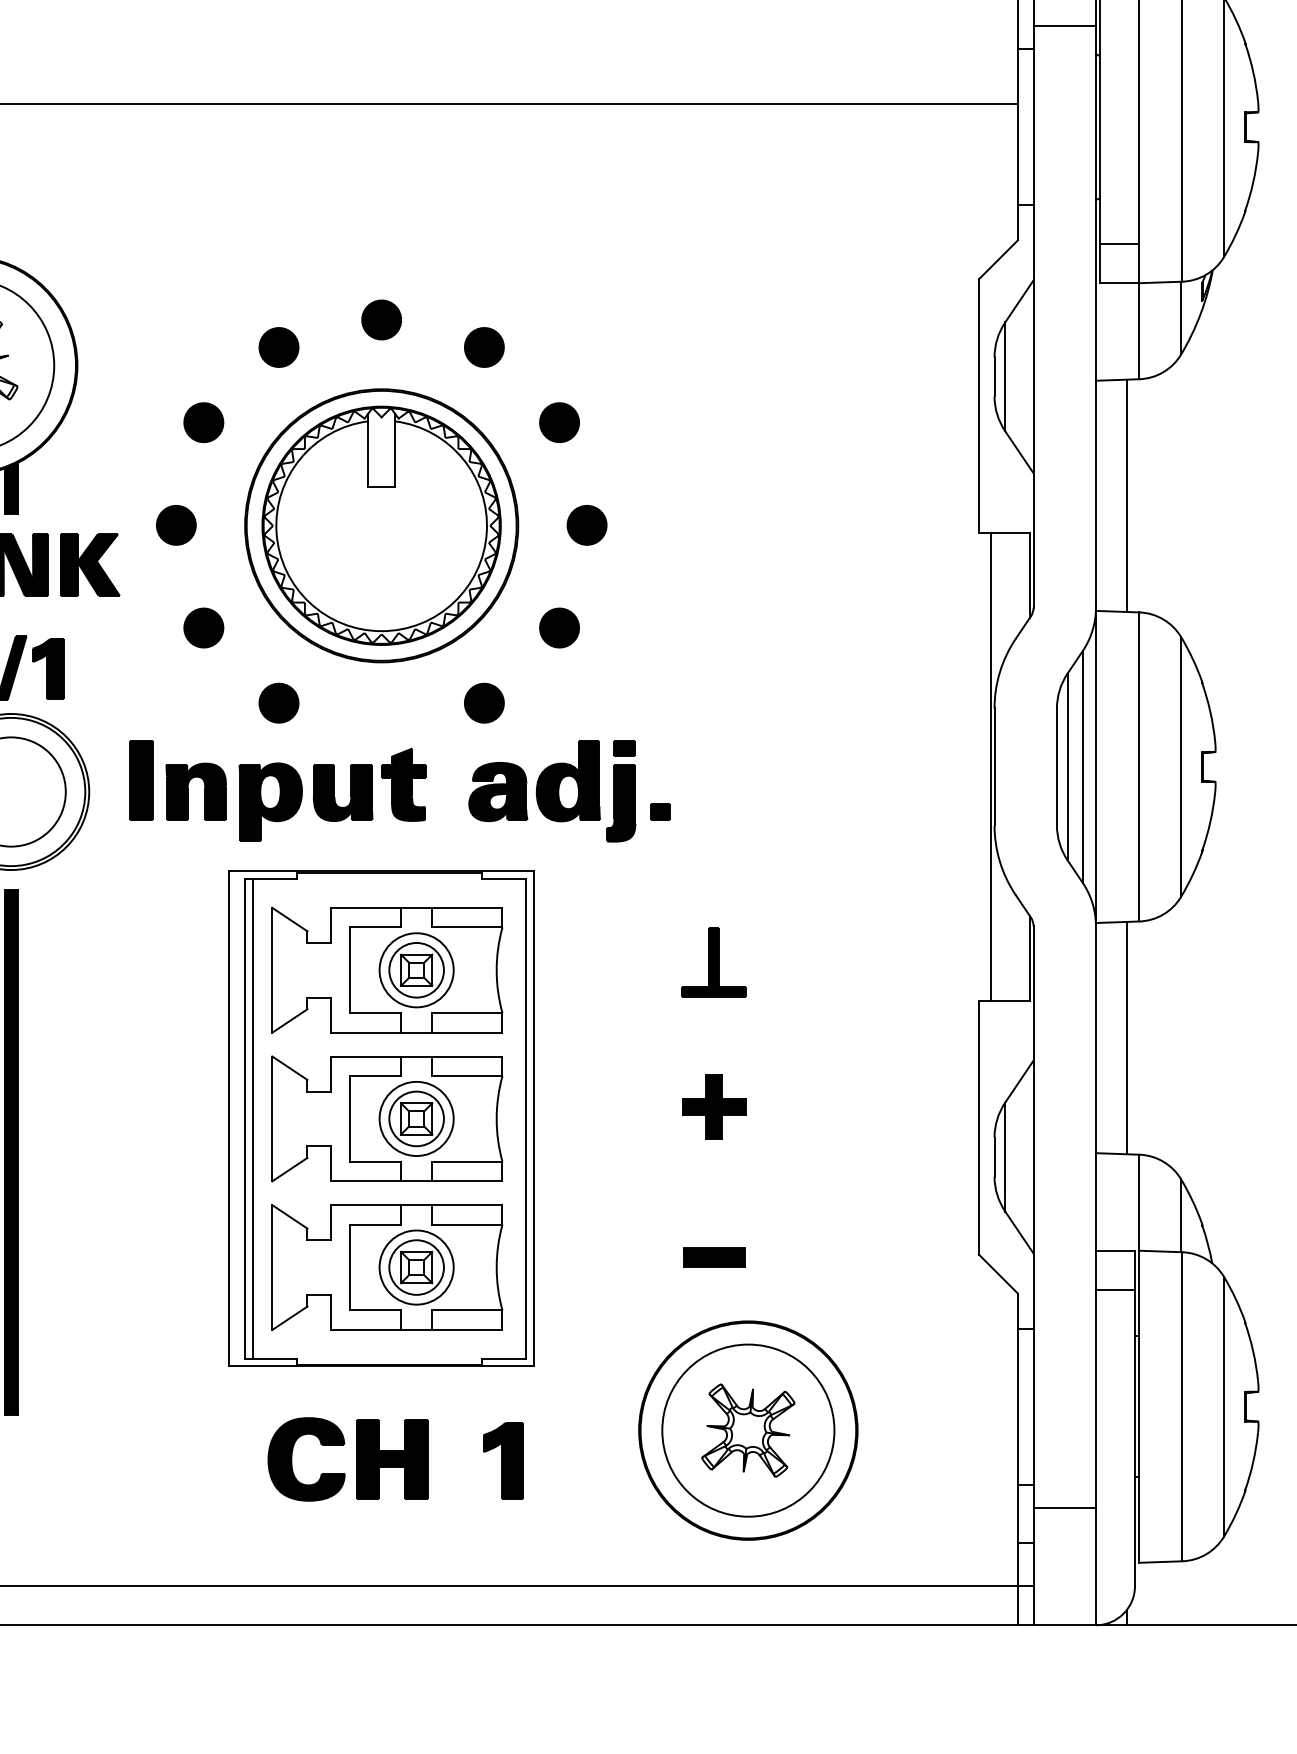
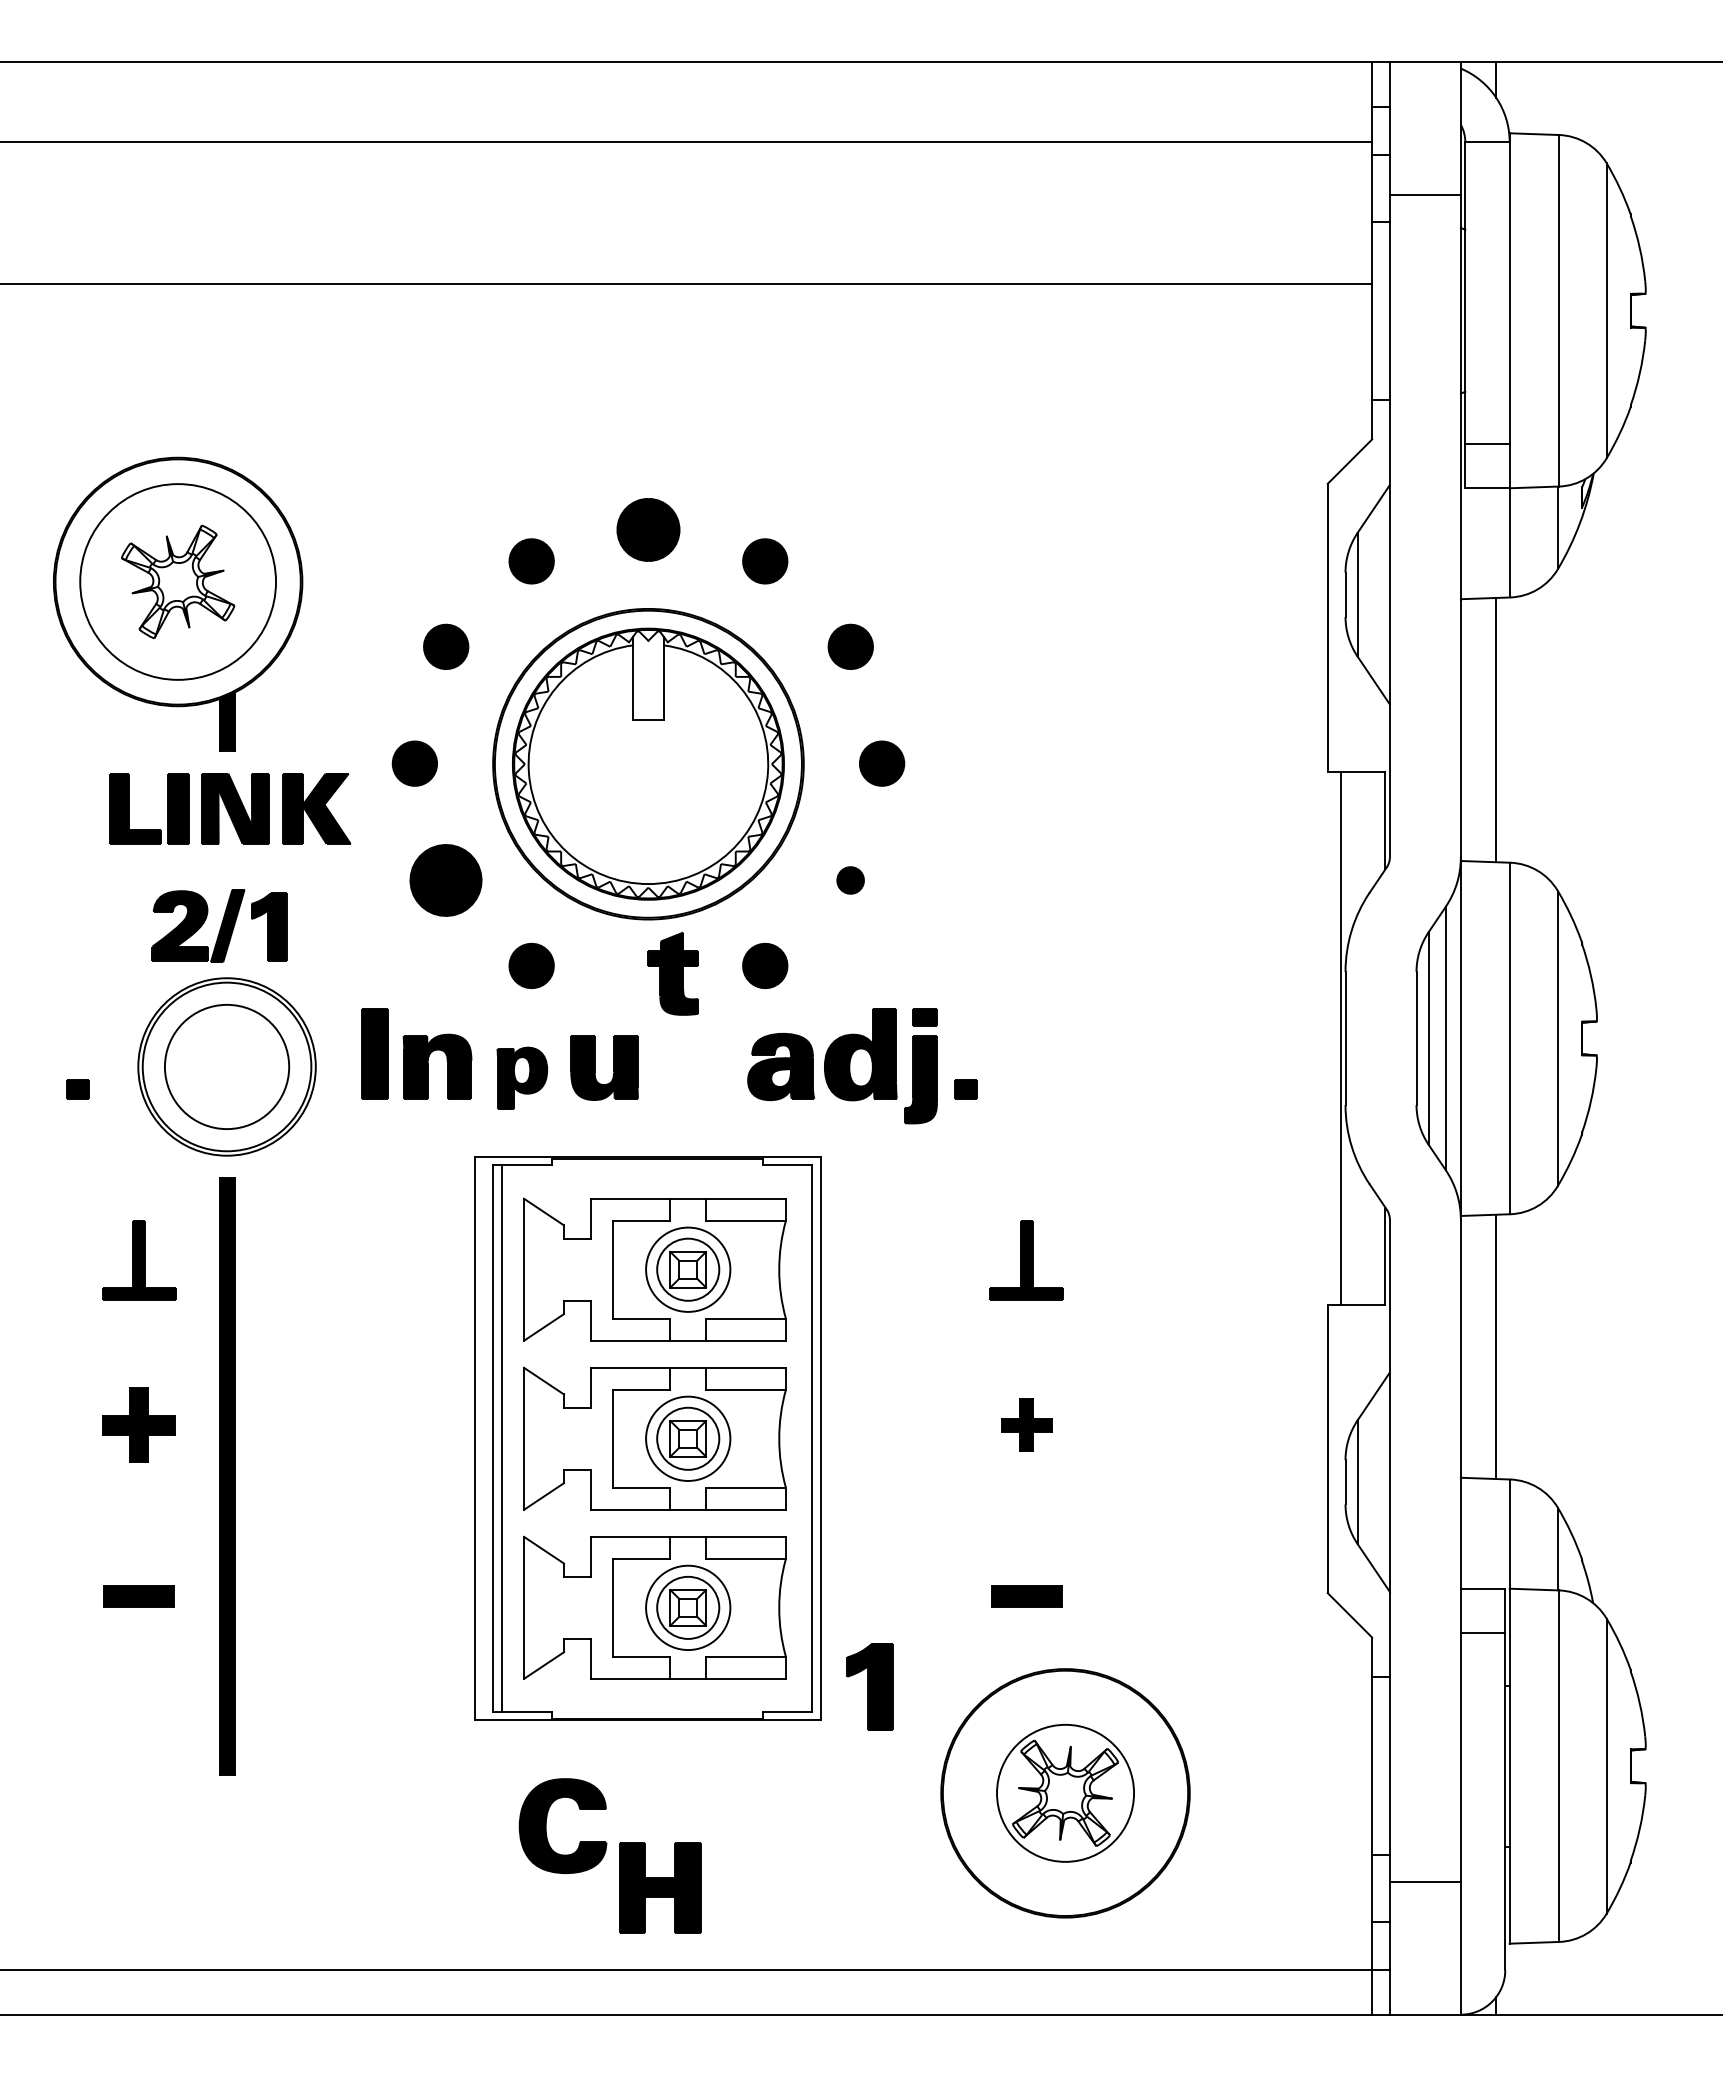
part: (381, 320) -> (648, 530), size x1.4
part: (204, 628) -> (446, 880), size x1.6
part: (559, 628) -> (850, 880), size x0.6
part: (402, 784) -> (672, 973), moved
part: (270, 802) -> (522, 1078), size x0.7
part: (714, 1106) -> (1026, 1424), size x0.7
circle: (748, 1430) -> (1065, 1793), size x0.7
part: (392, 1458) -> (660, 1887), moved
part: (503, 1460) -> (869, 1686), moved

